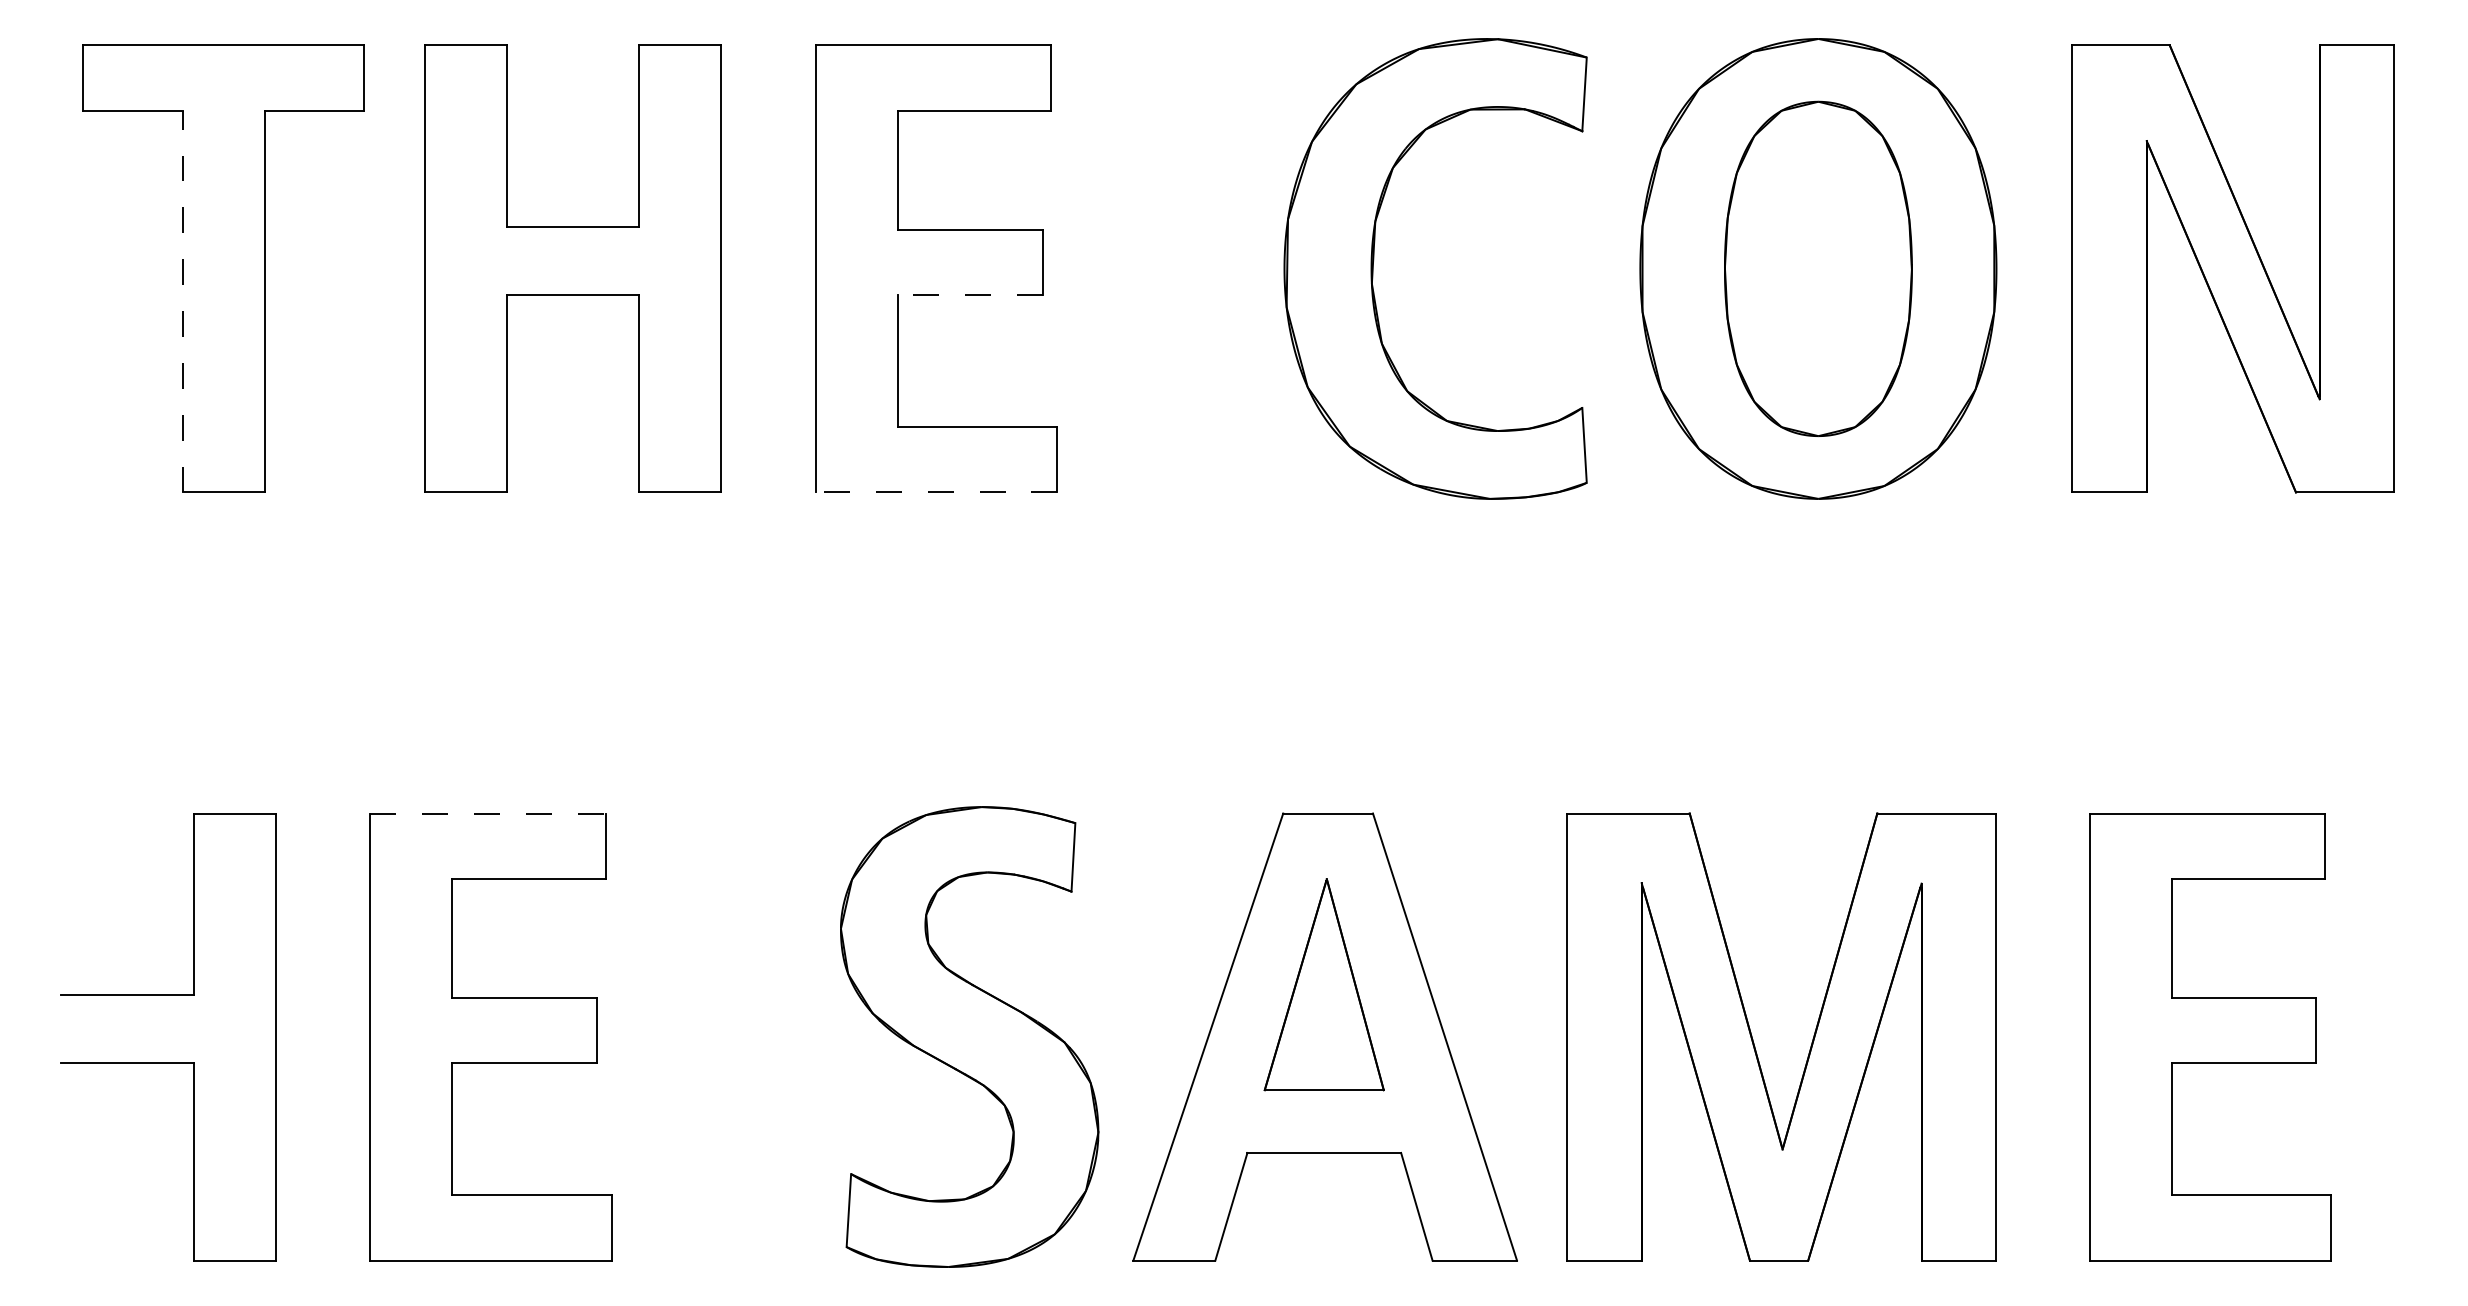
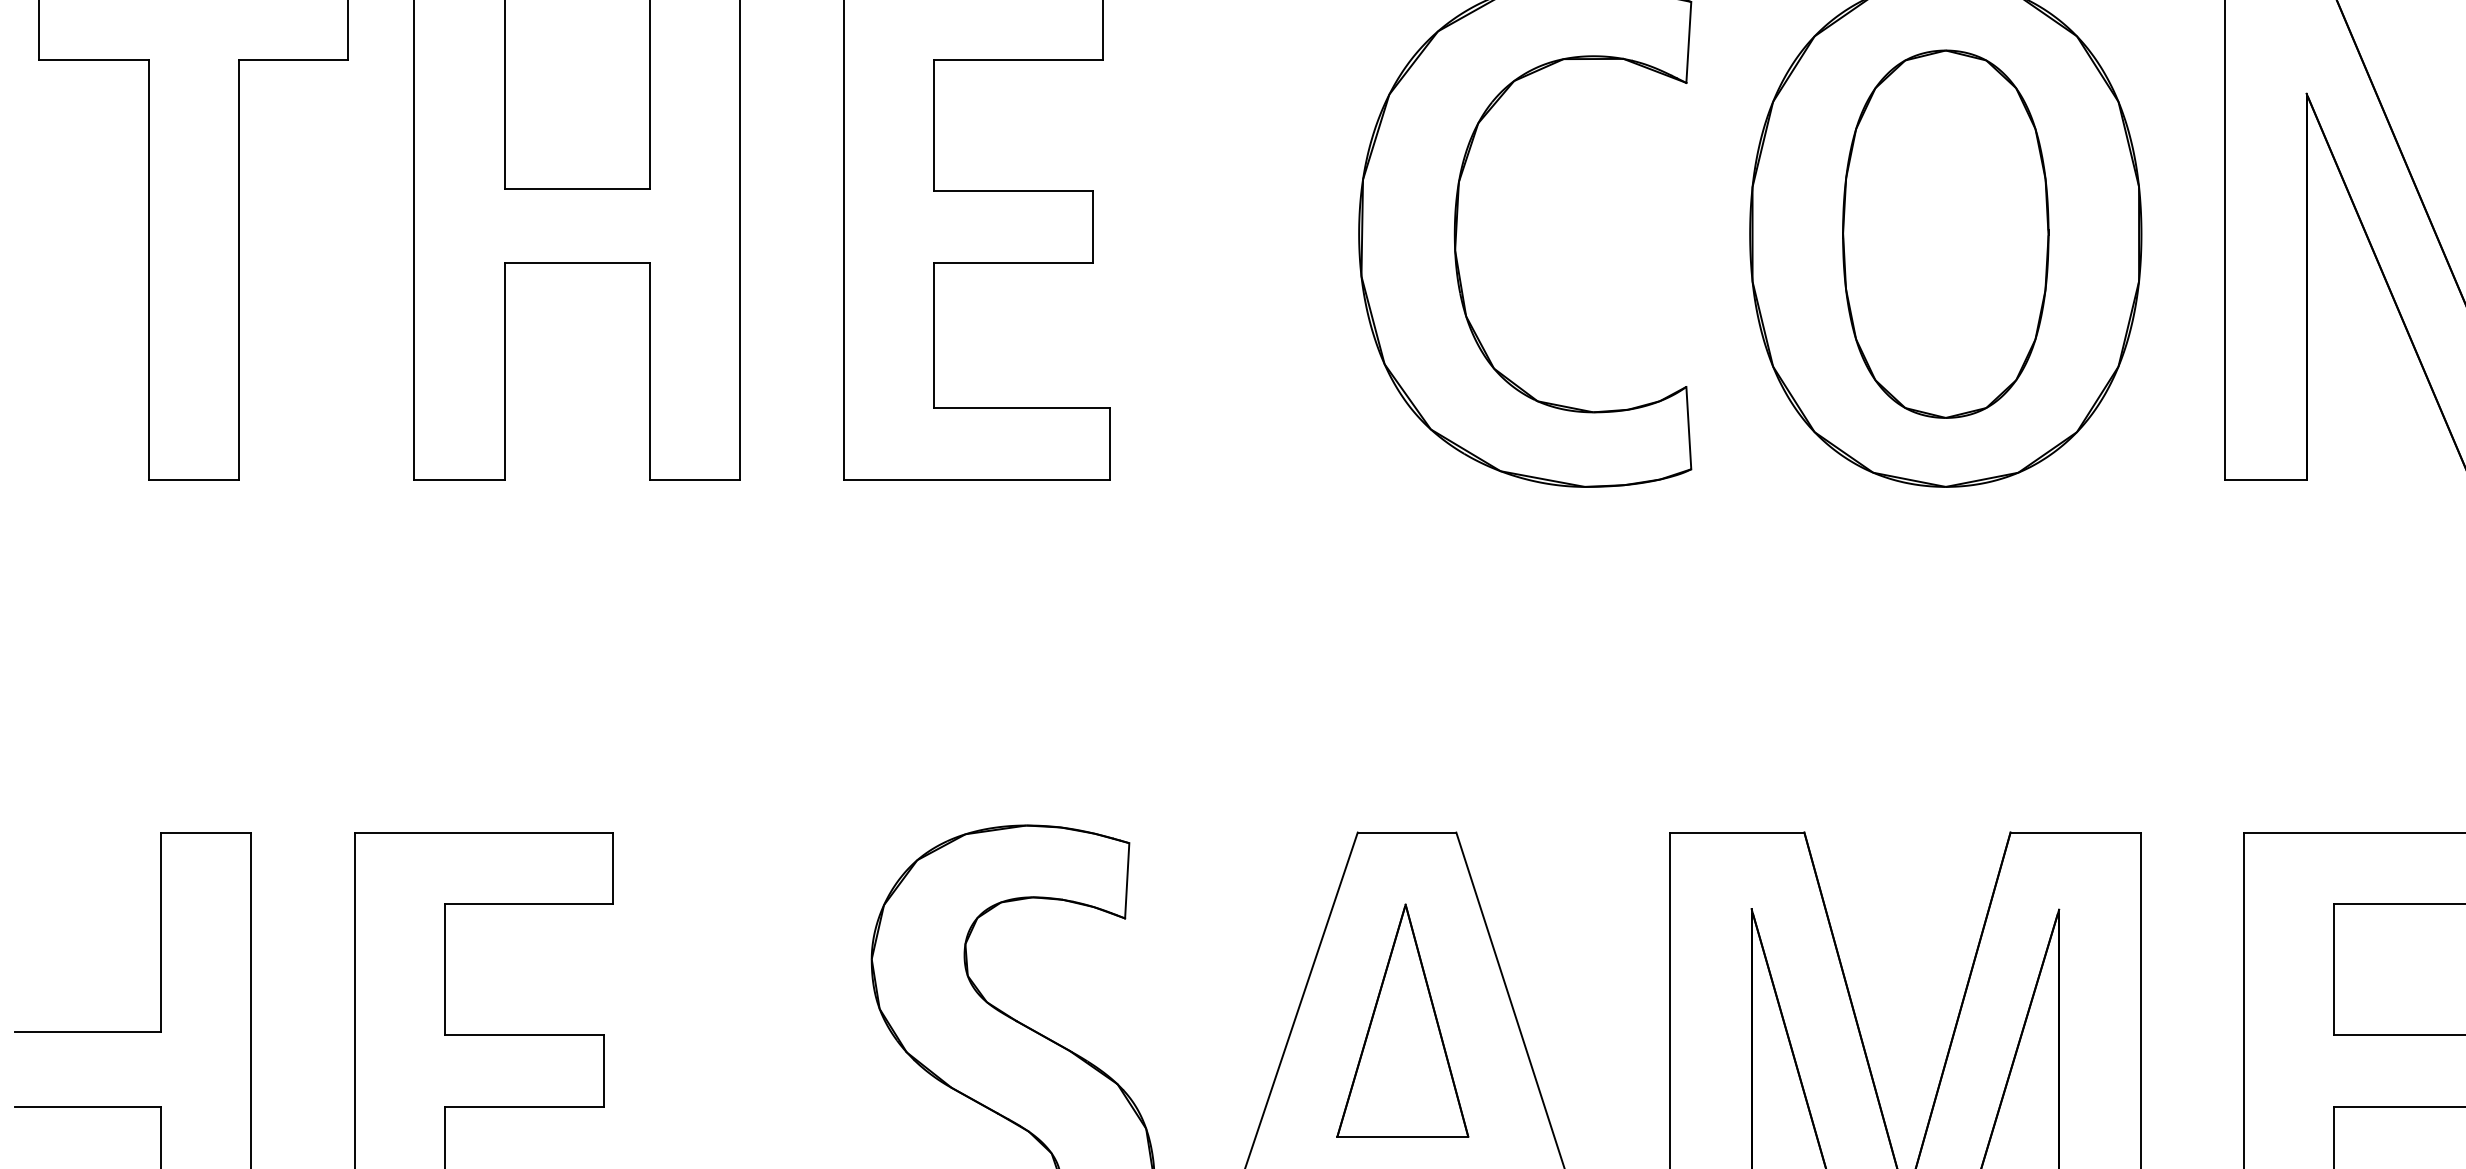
line: (969, 295) -> (1013, 263), dashed -> solid
line: (182, 301) -> (148, 270), dashed -> solid
line: (936, 492) -> (976, 479), dashed -> solid
line: (487, 813) -> (483, 832), dashed -> solid

